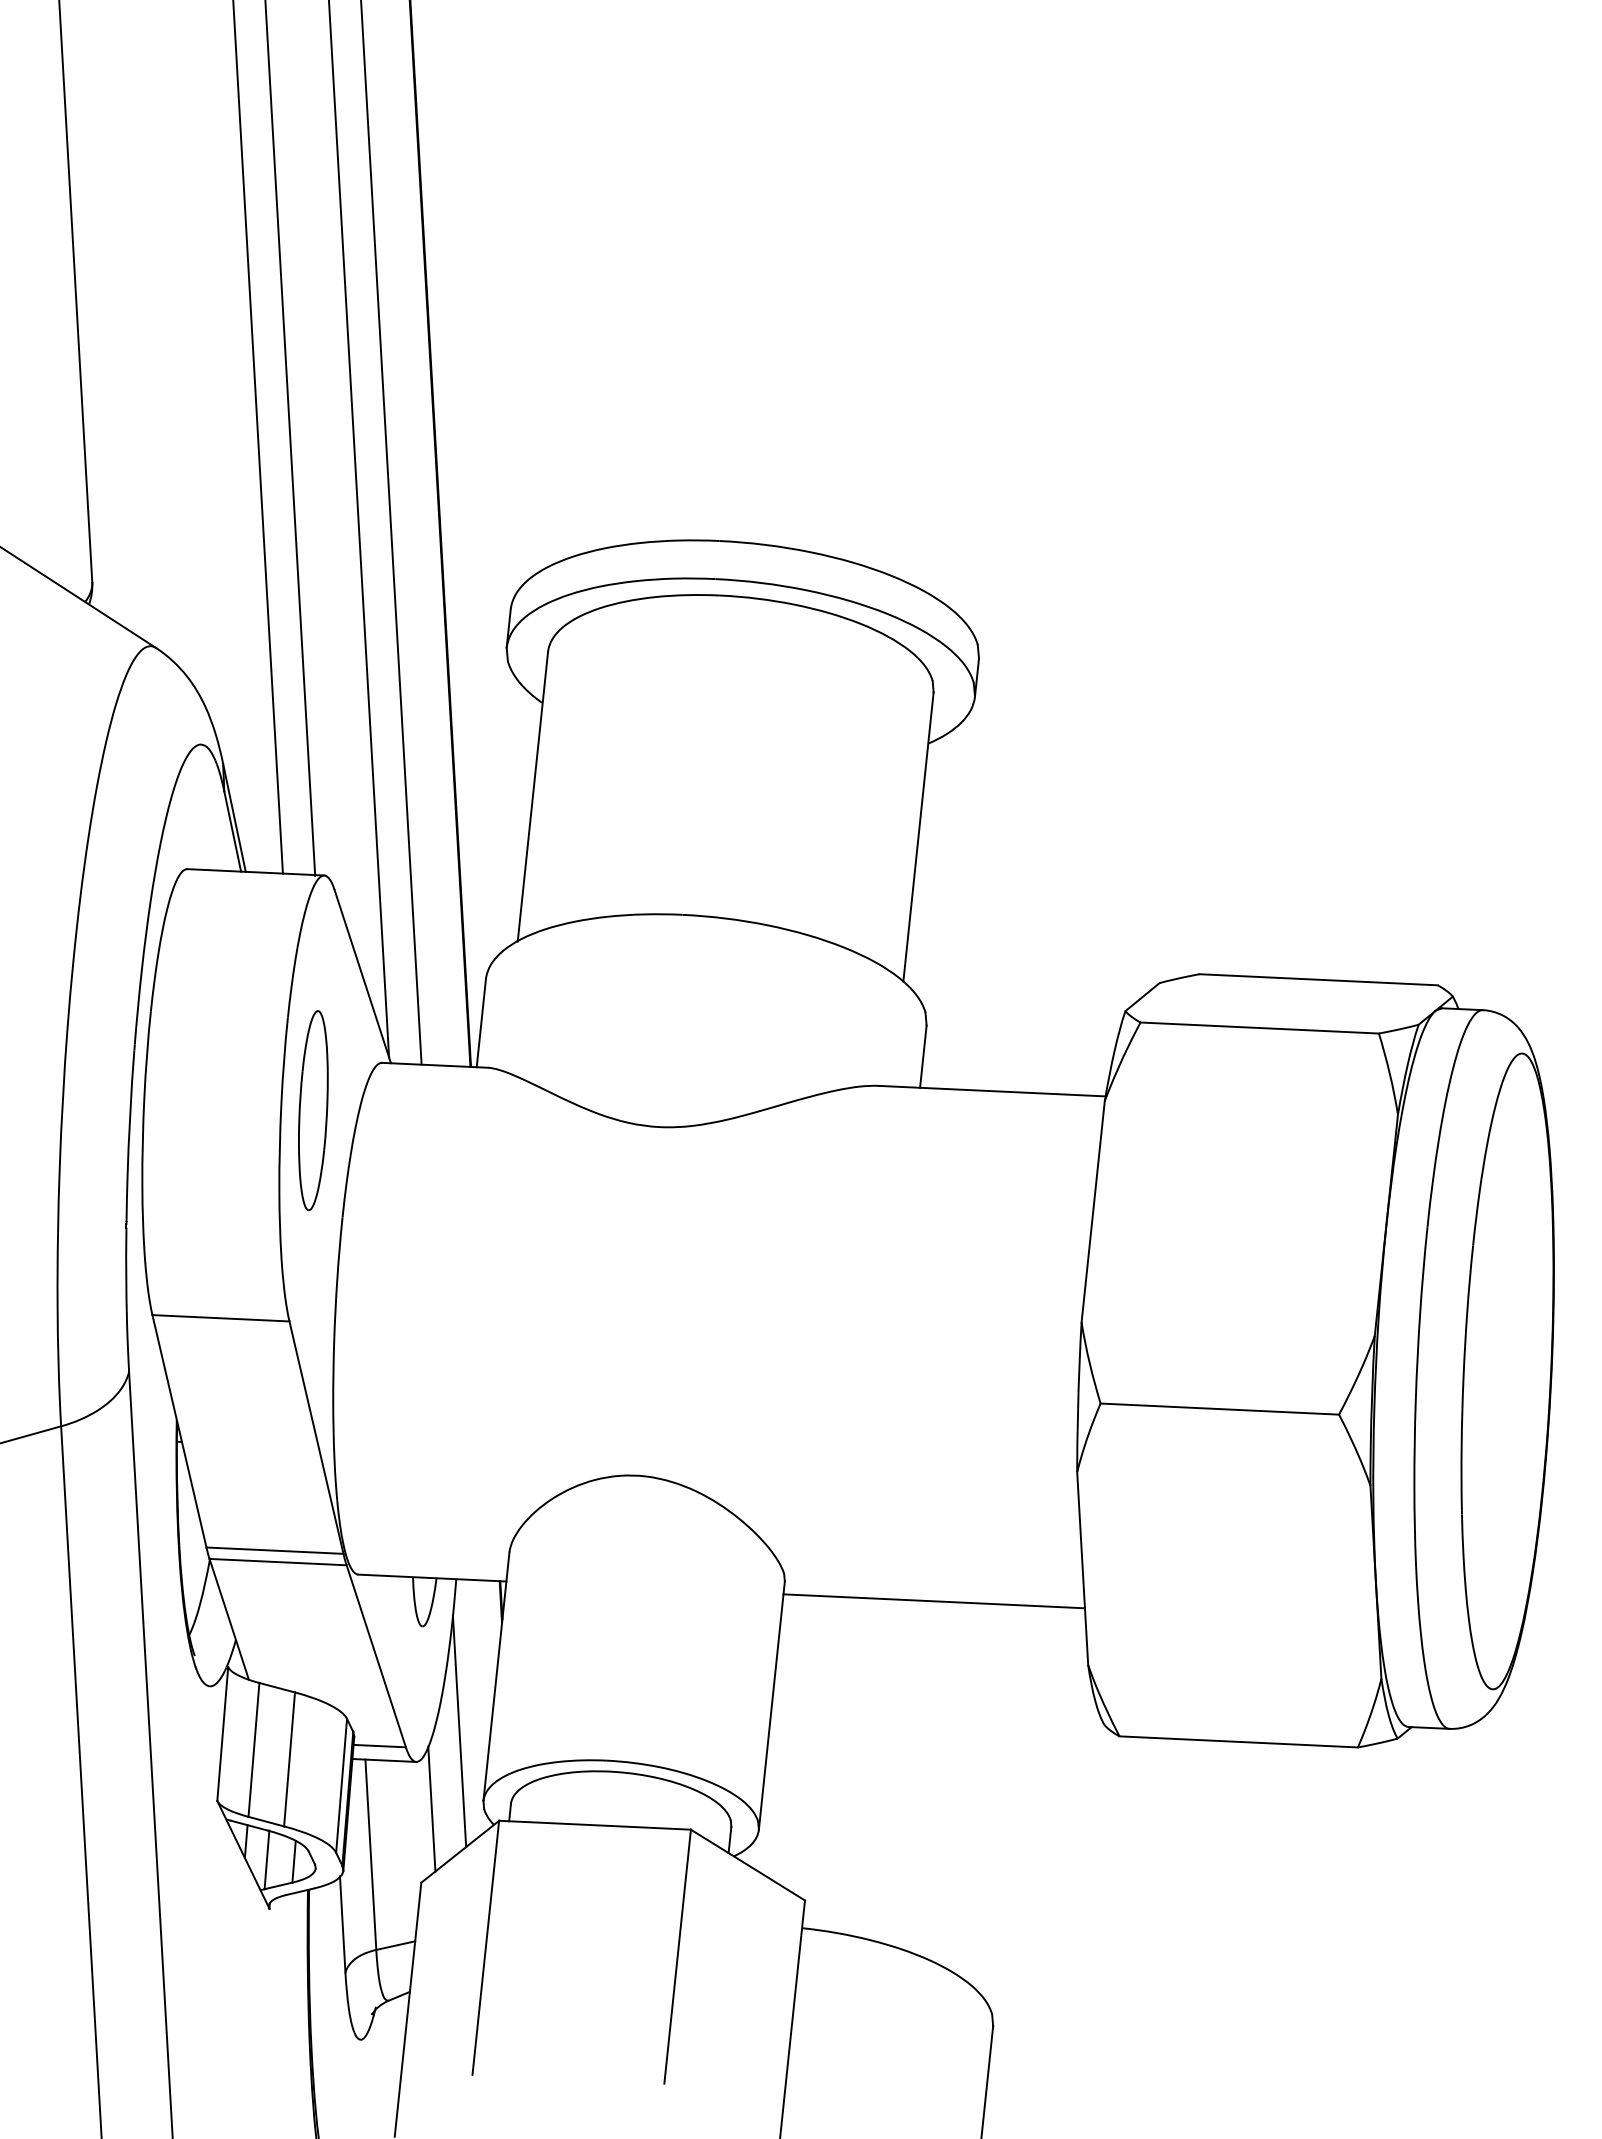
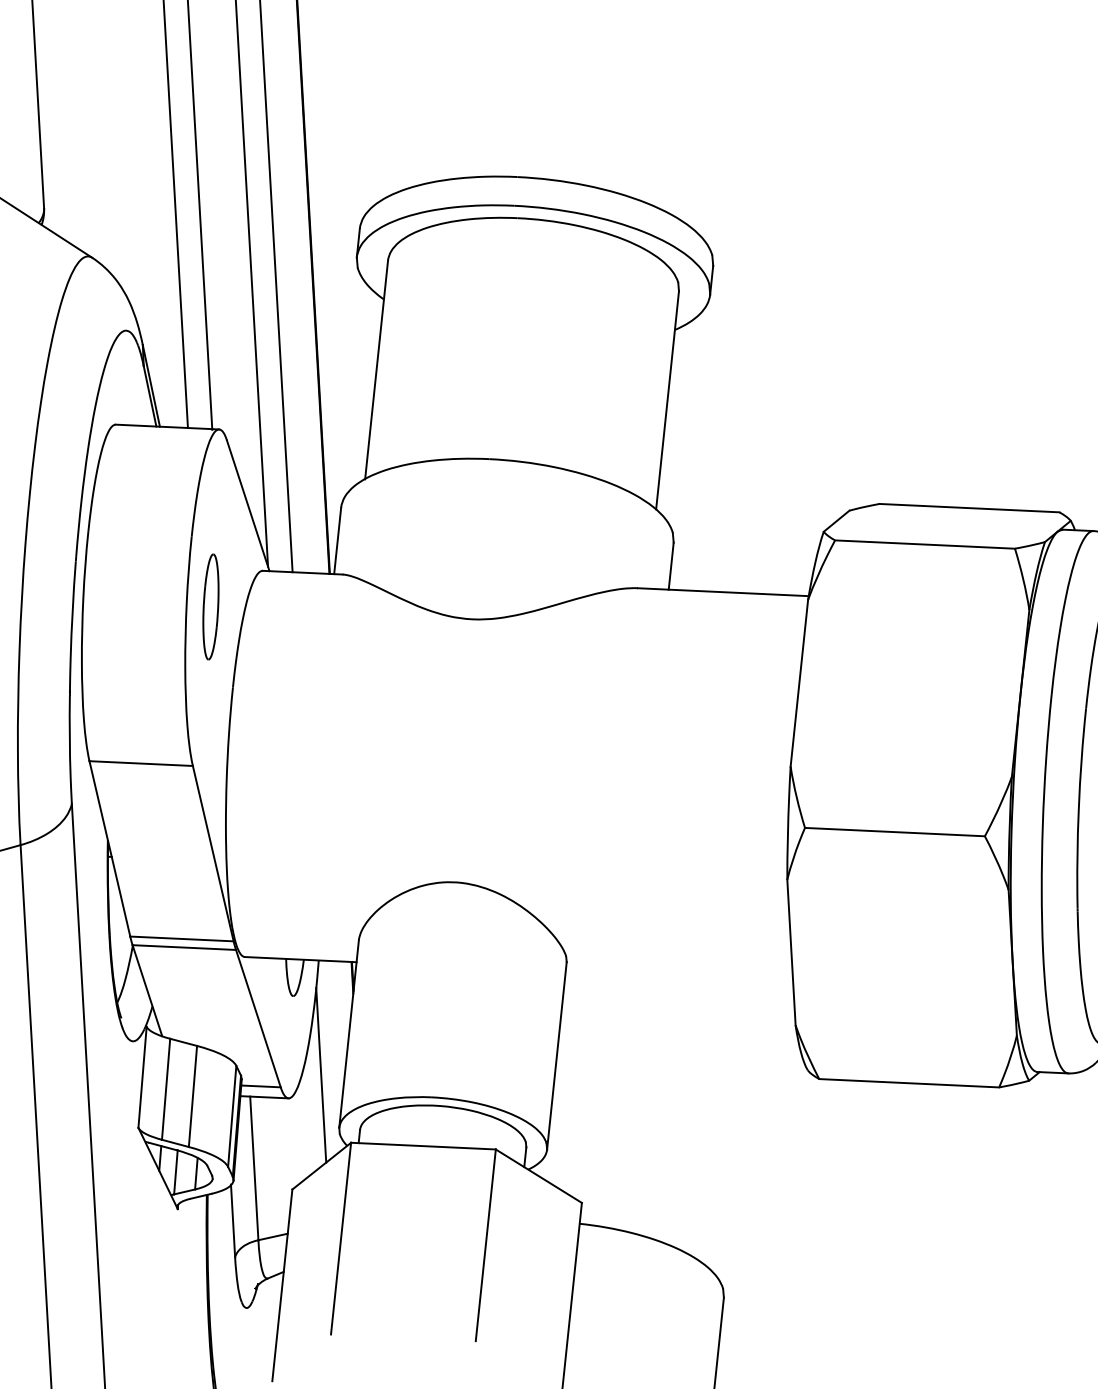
part: (313, 1110) -> (211, 606), size x0.7
line: (933, 1601) -> (678, 977), removed
line: (431, 1808) -> (300, 1133), removed

